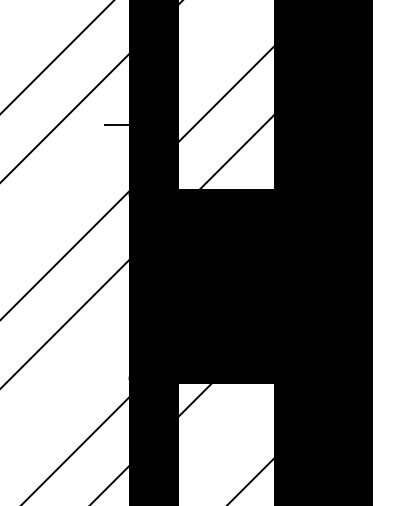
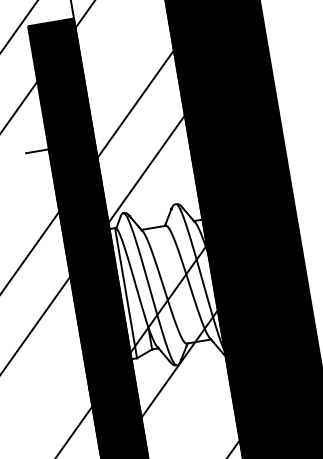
fill: (226, 286) -> (166, 286), removed

